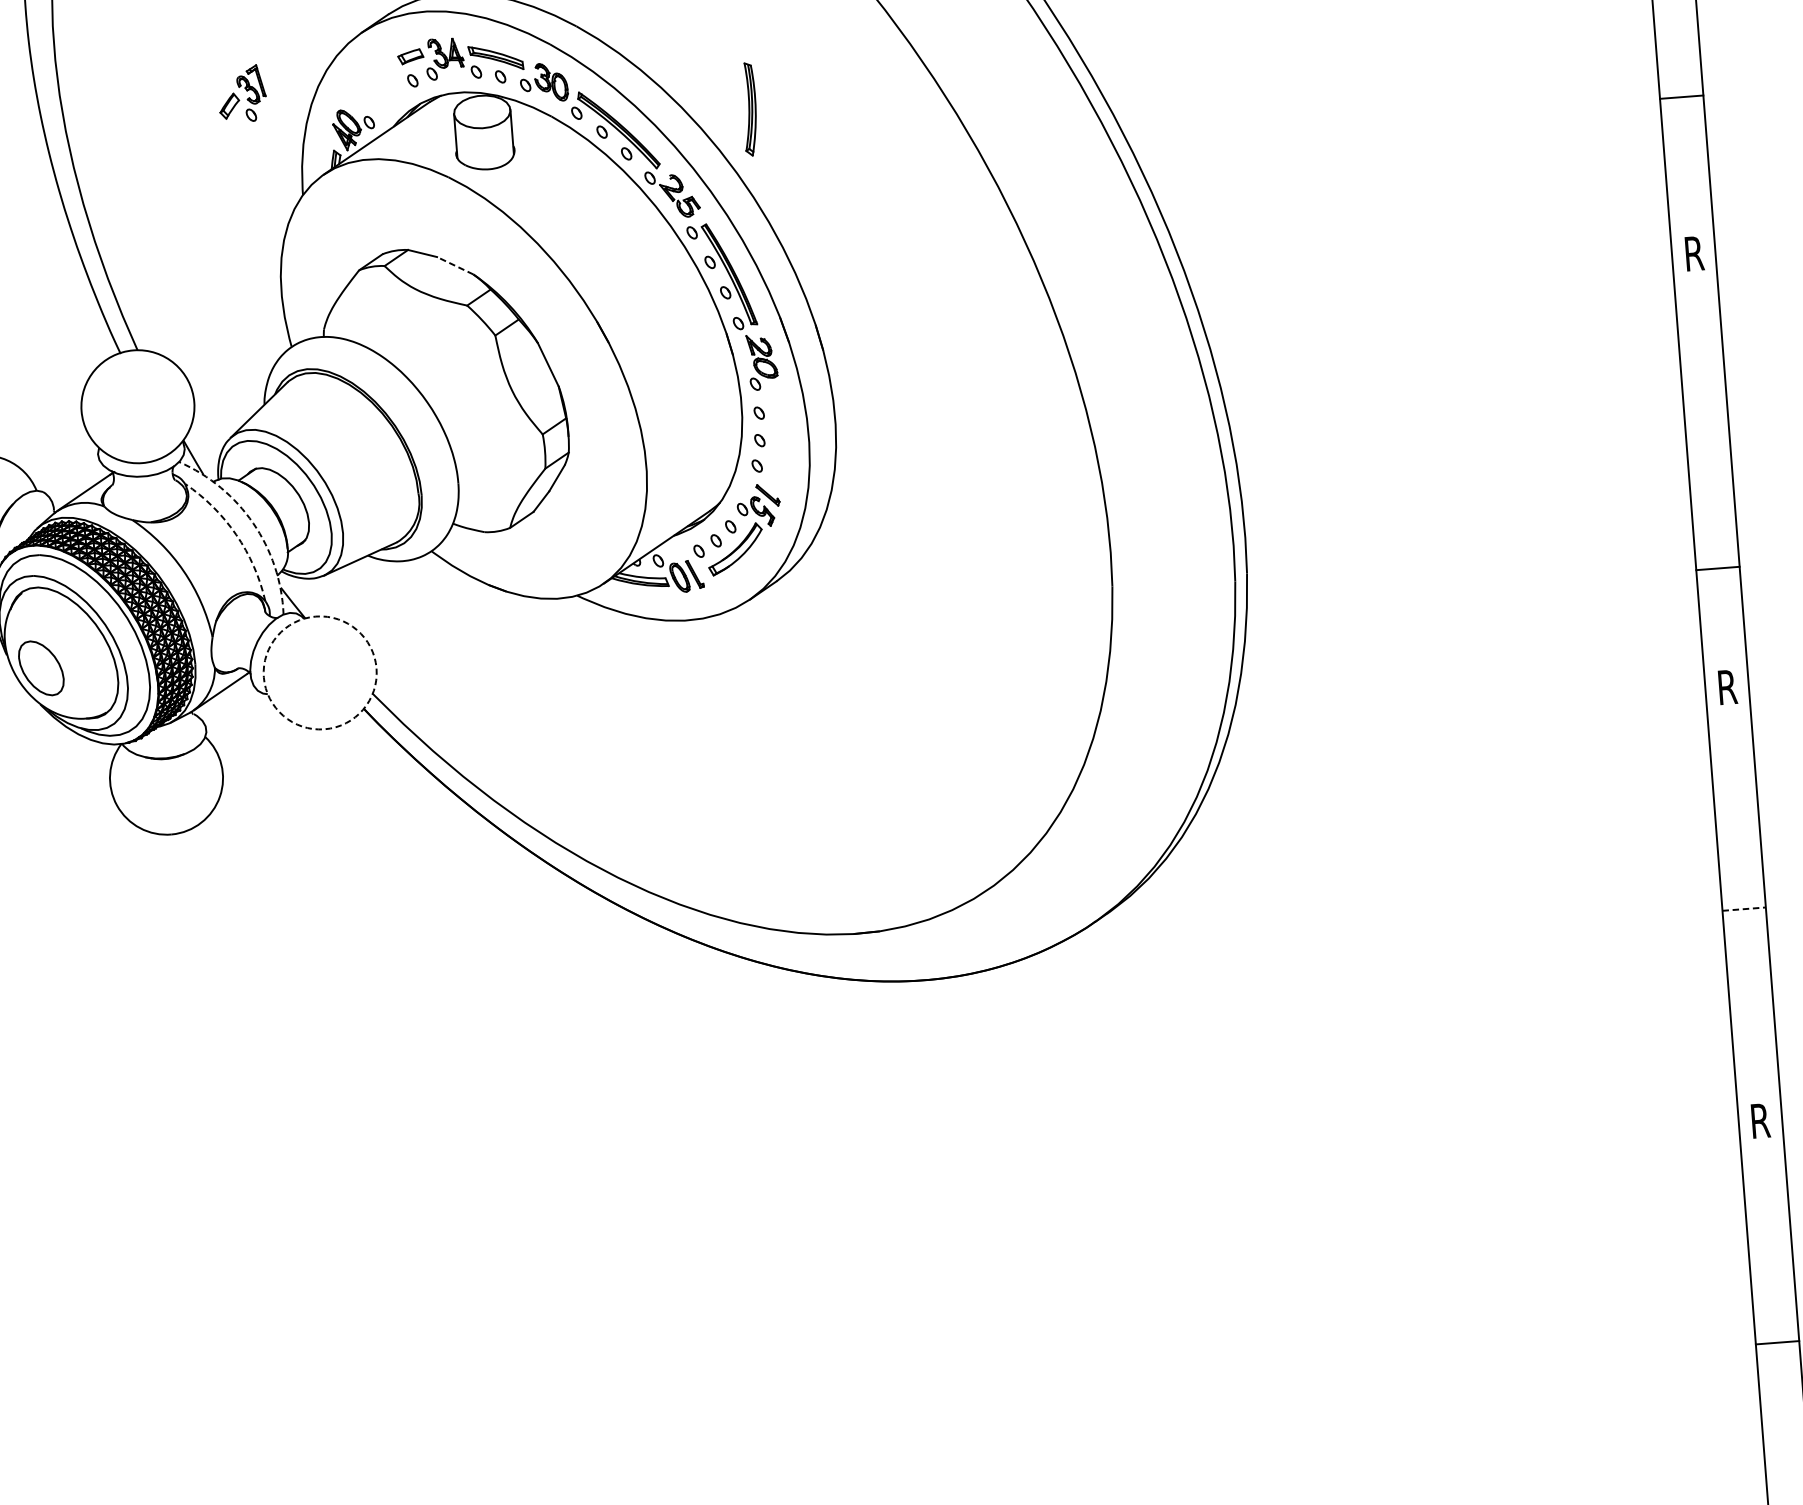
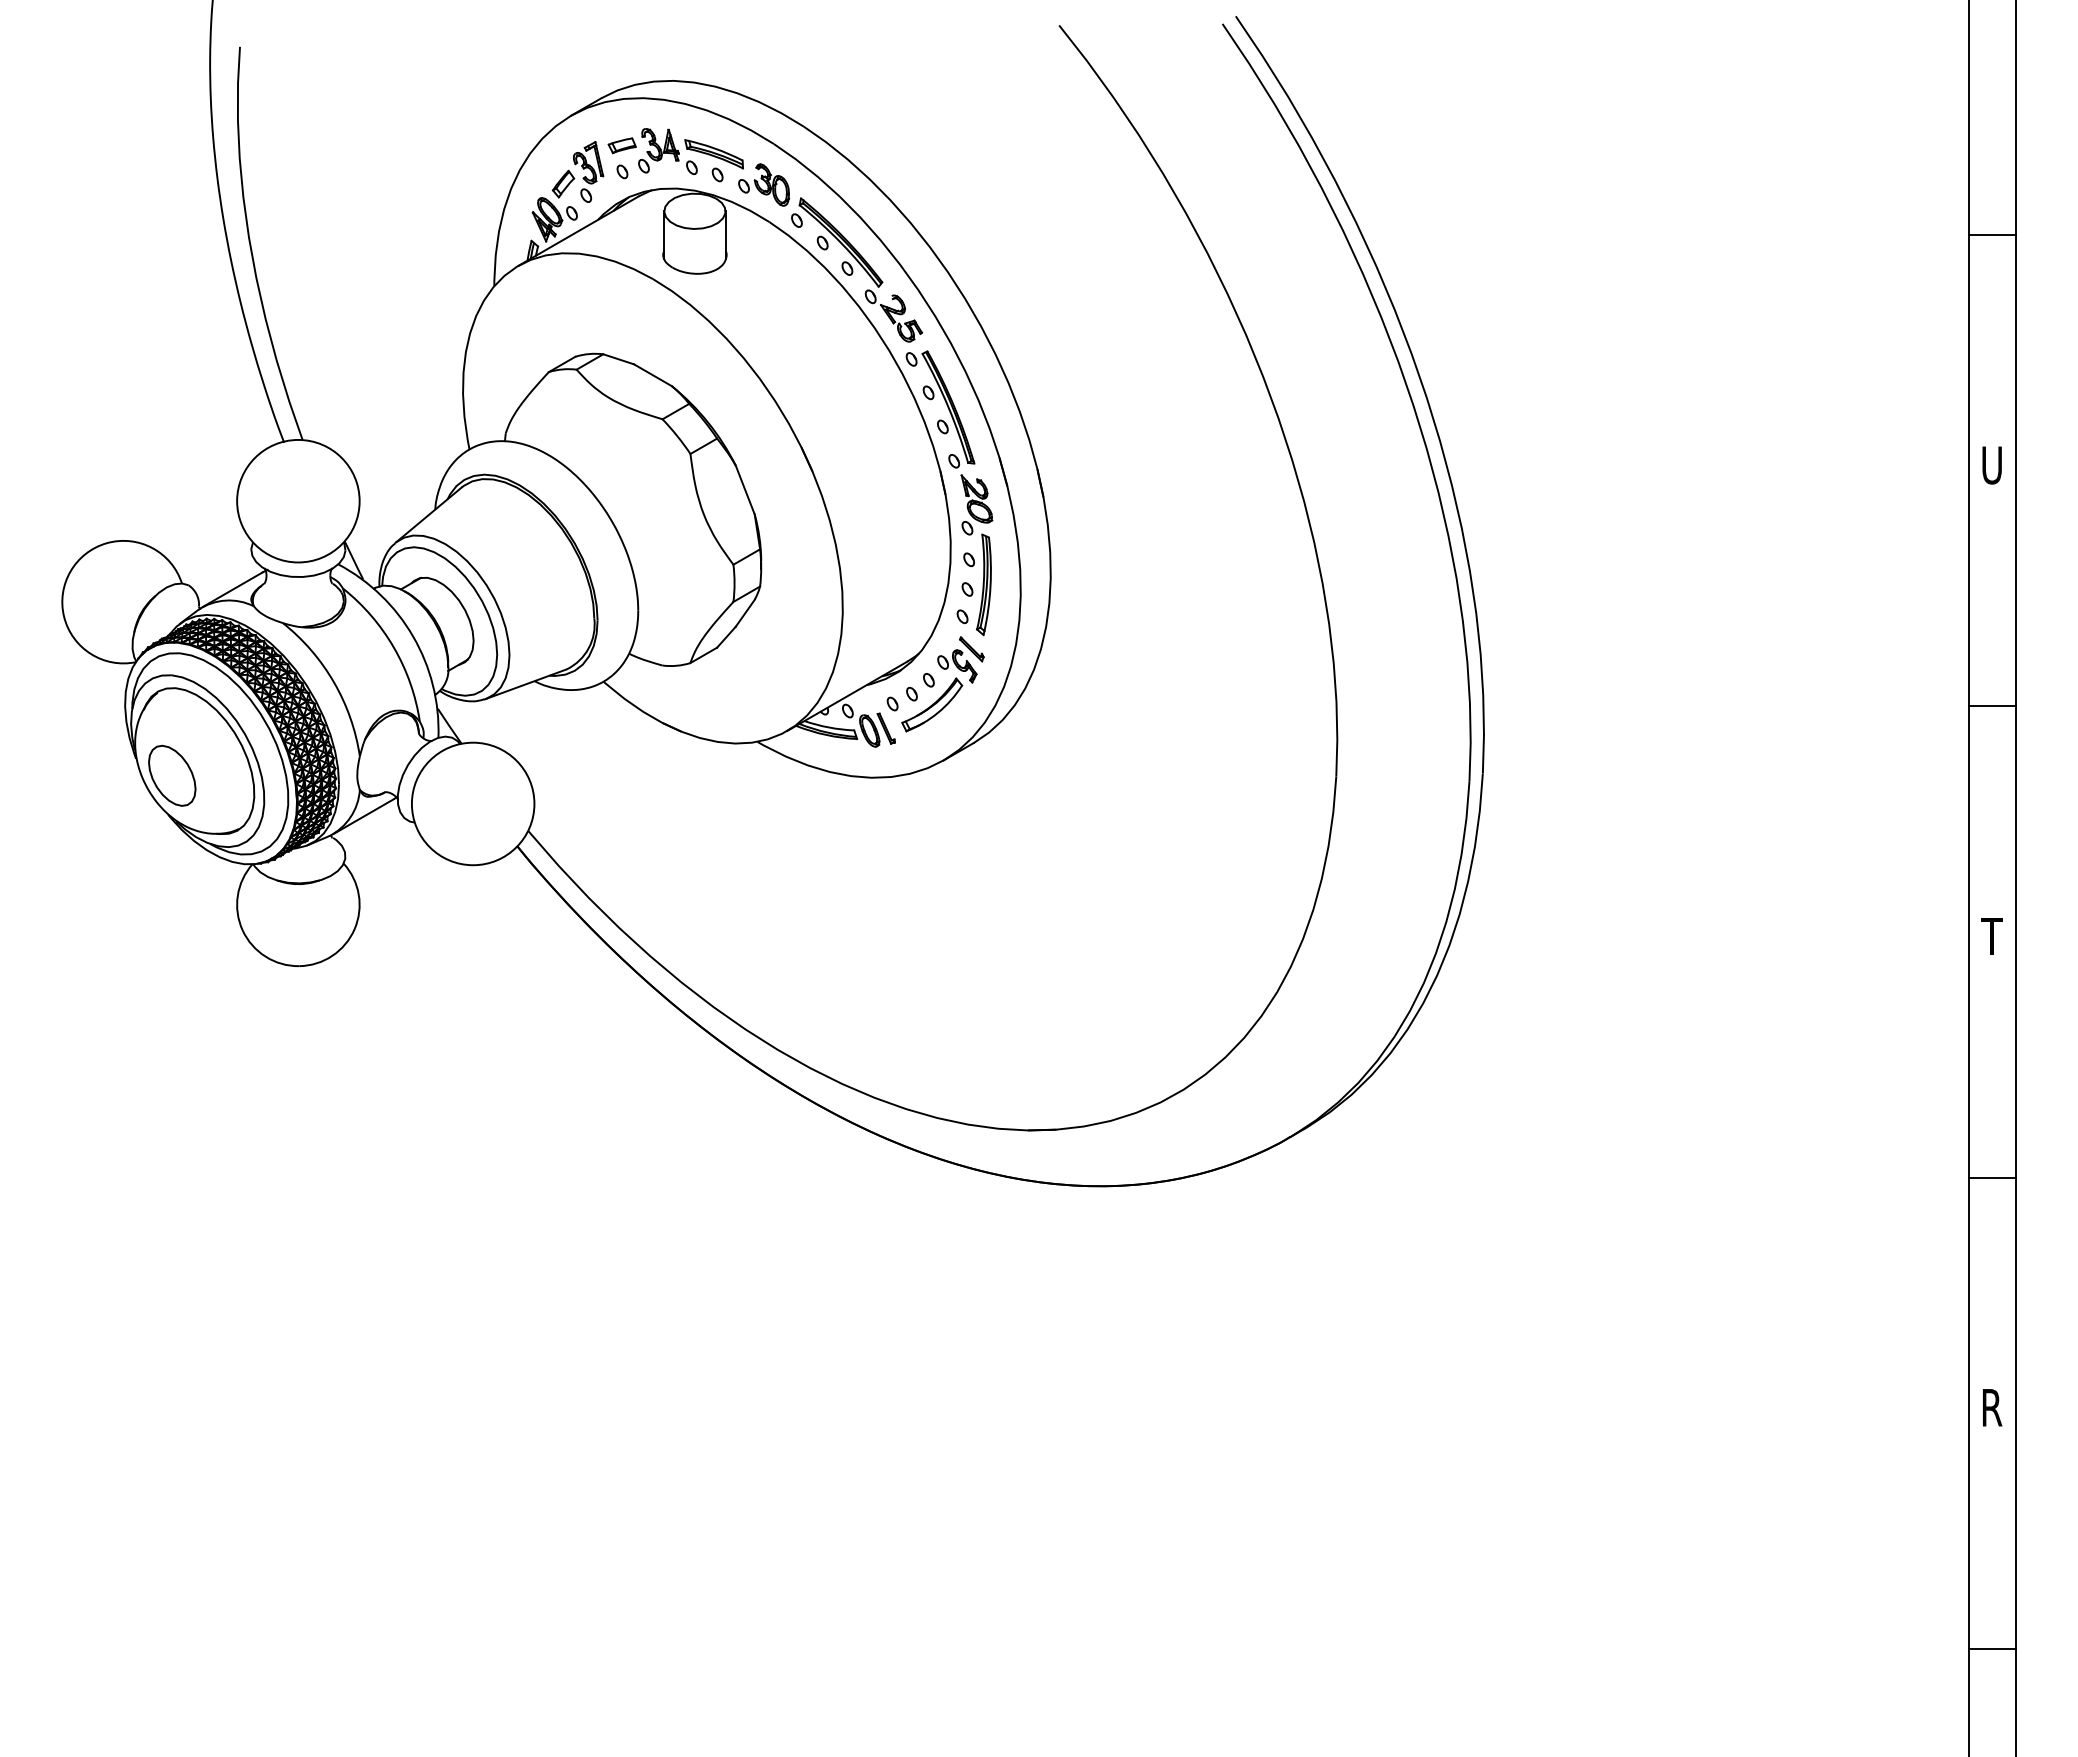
part: (241, 93) -> (577, 171), moved
line: (1681, 97) -> (1991, 235), moved
part: (749, 109) -> (983, 584), moved
text: (1694, 253) -> (1992, 465), R -> U
line: (454, 266) -> (652, 375), dashed -> solid
arc: (253, 523) -> (413, 636), dashed -> solid
arc: (236, 534) -> (394, 647), dashed -> solid
line: (1717, 568) -> (1991, 706), moved
circle: (319, 672) -> (472, 803), dashed -> solid
text: (1726, 687) -> (1991, 936), R -> T
line: (1744, 909) -> (1992, 1177), dashed -> solid

